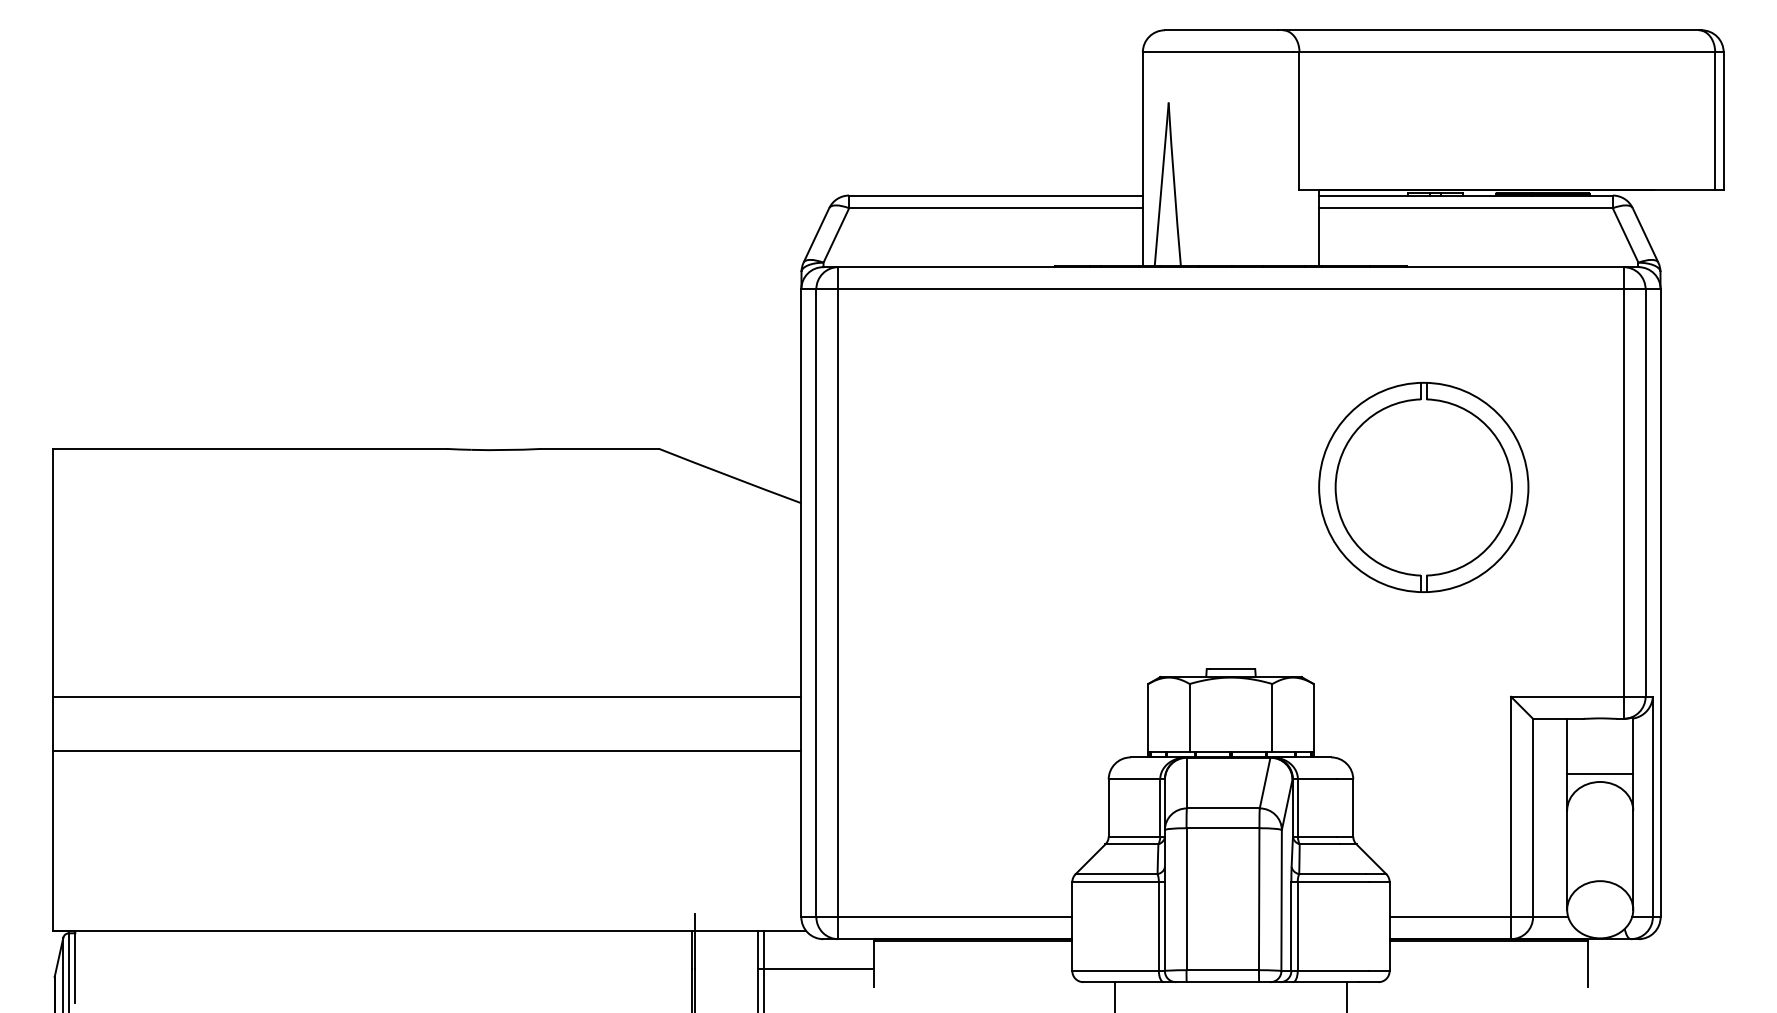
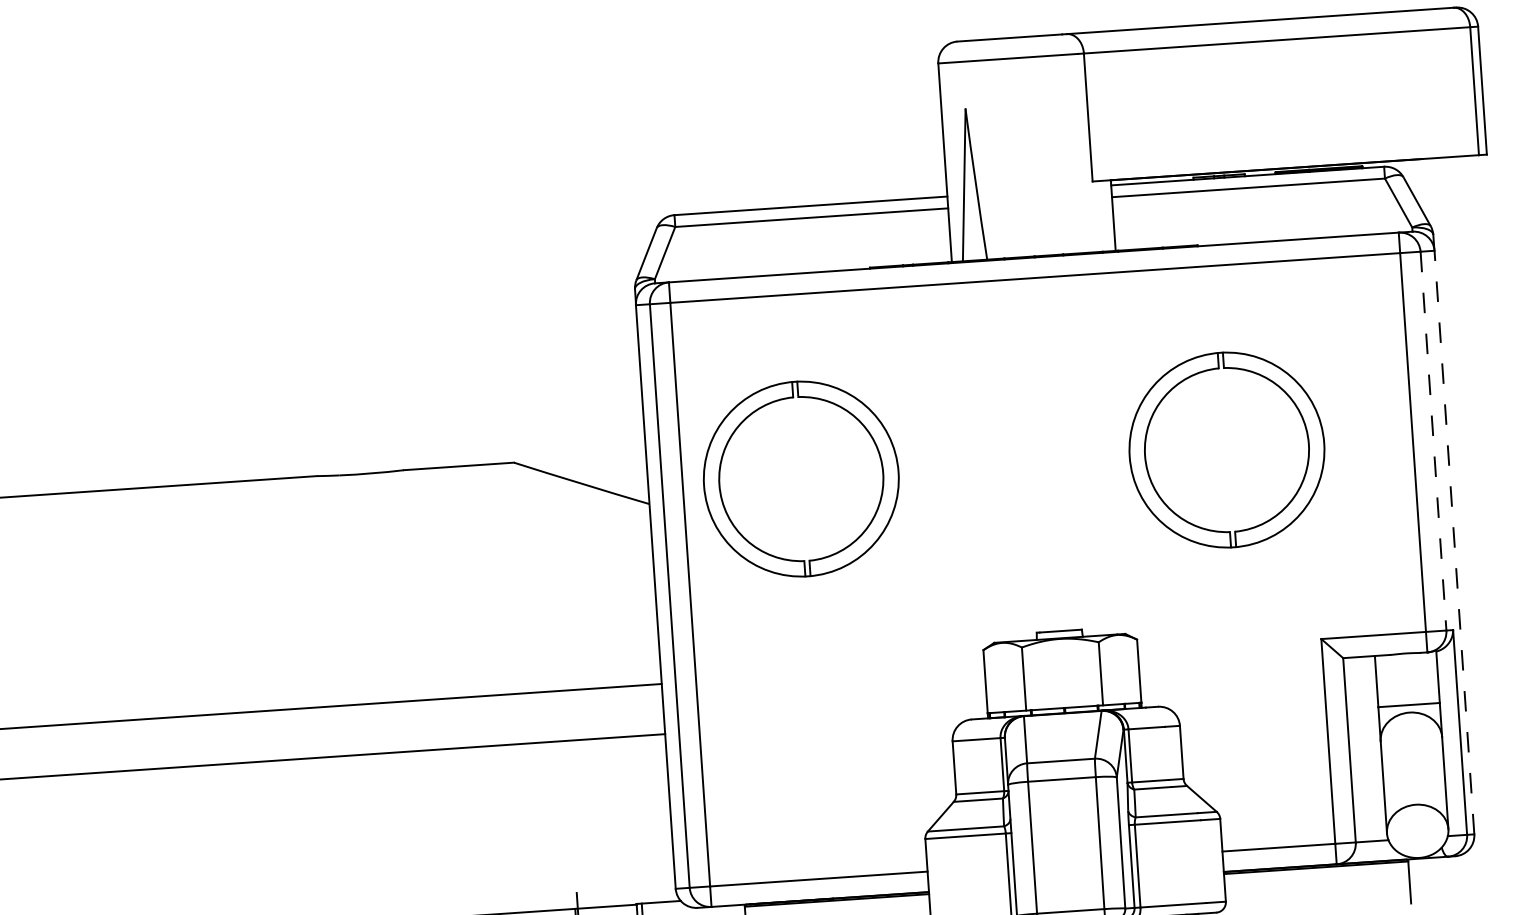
part: (965, 486) -> (801, 478), added
line: (1645, 493) -> (1433, 441), solid -> dashed
line: (1660, 603) -> (1454, 542), solid -> dashed

